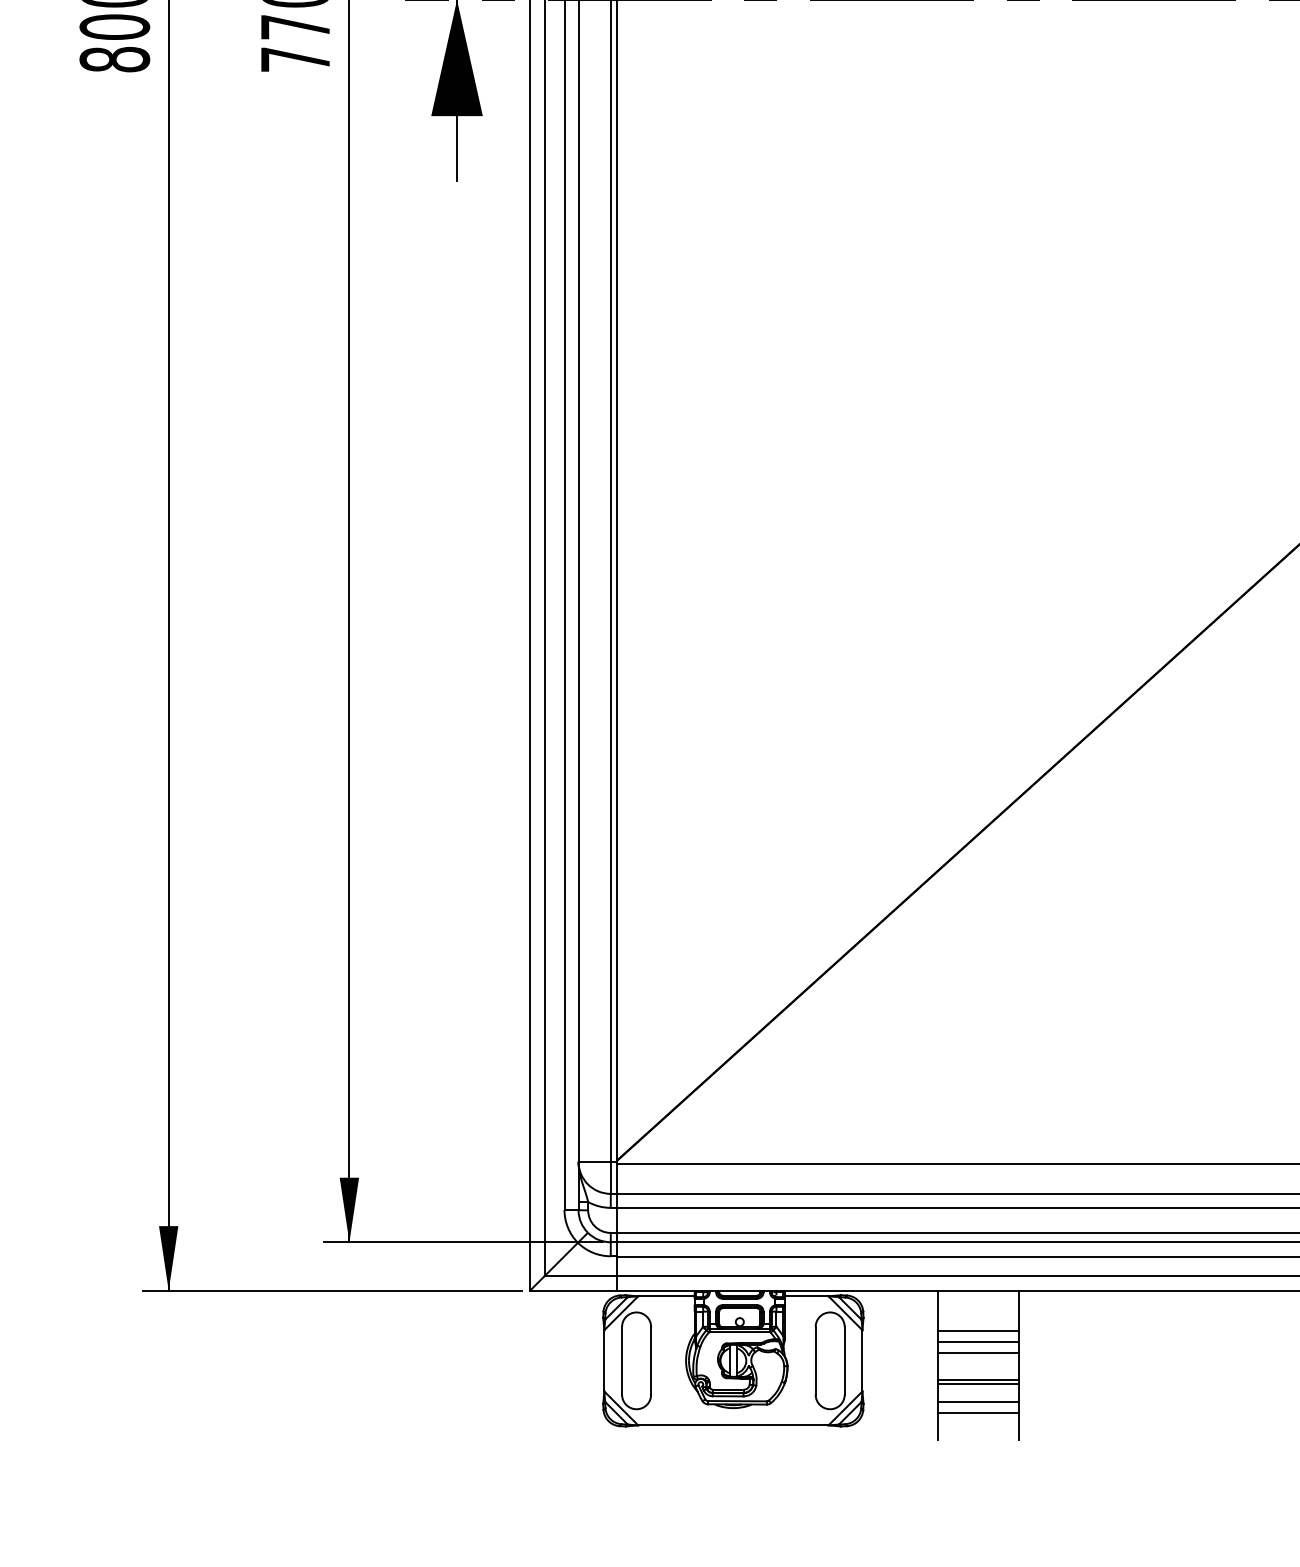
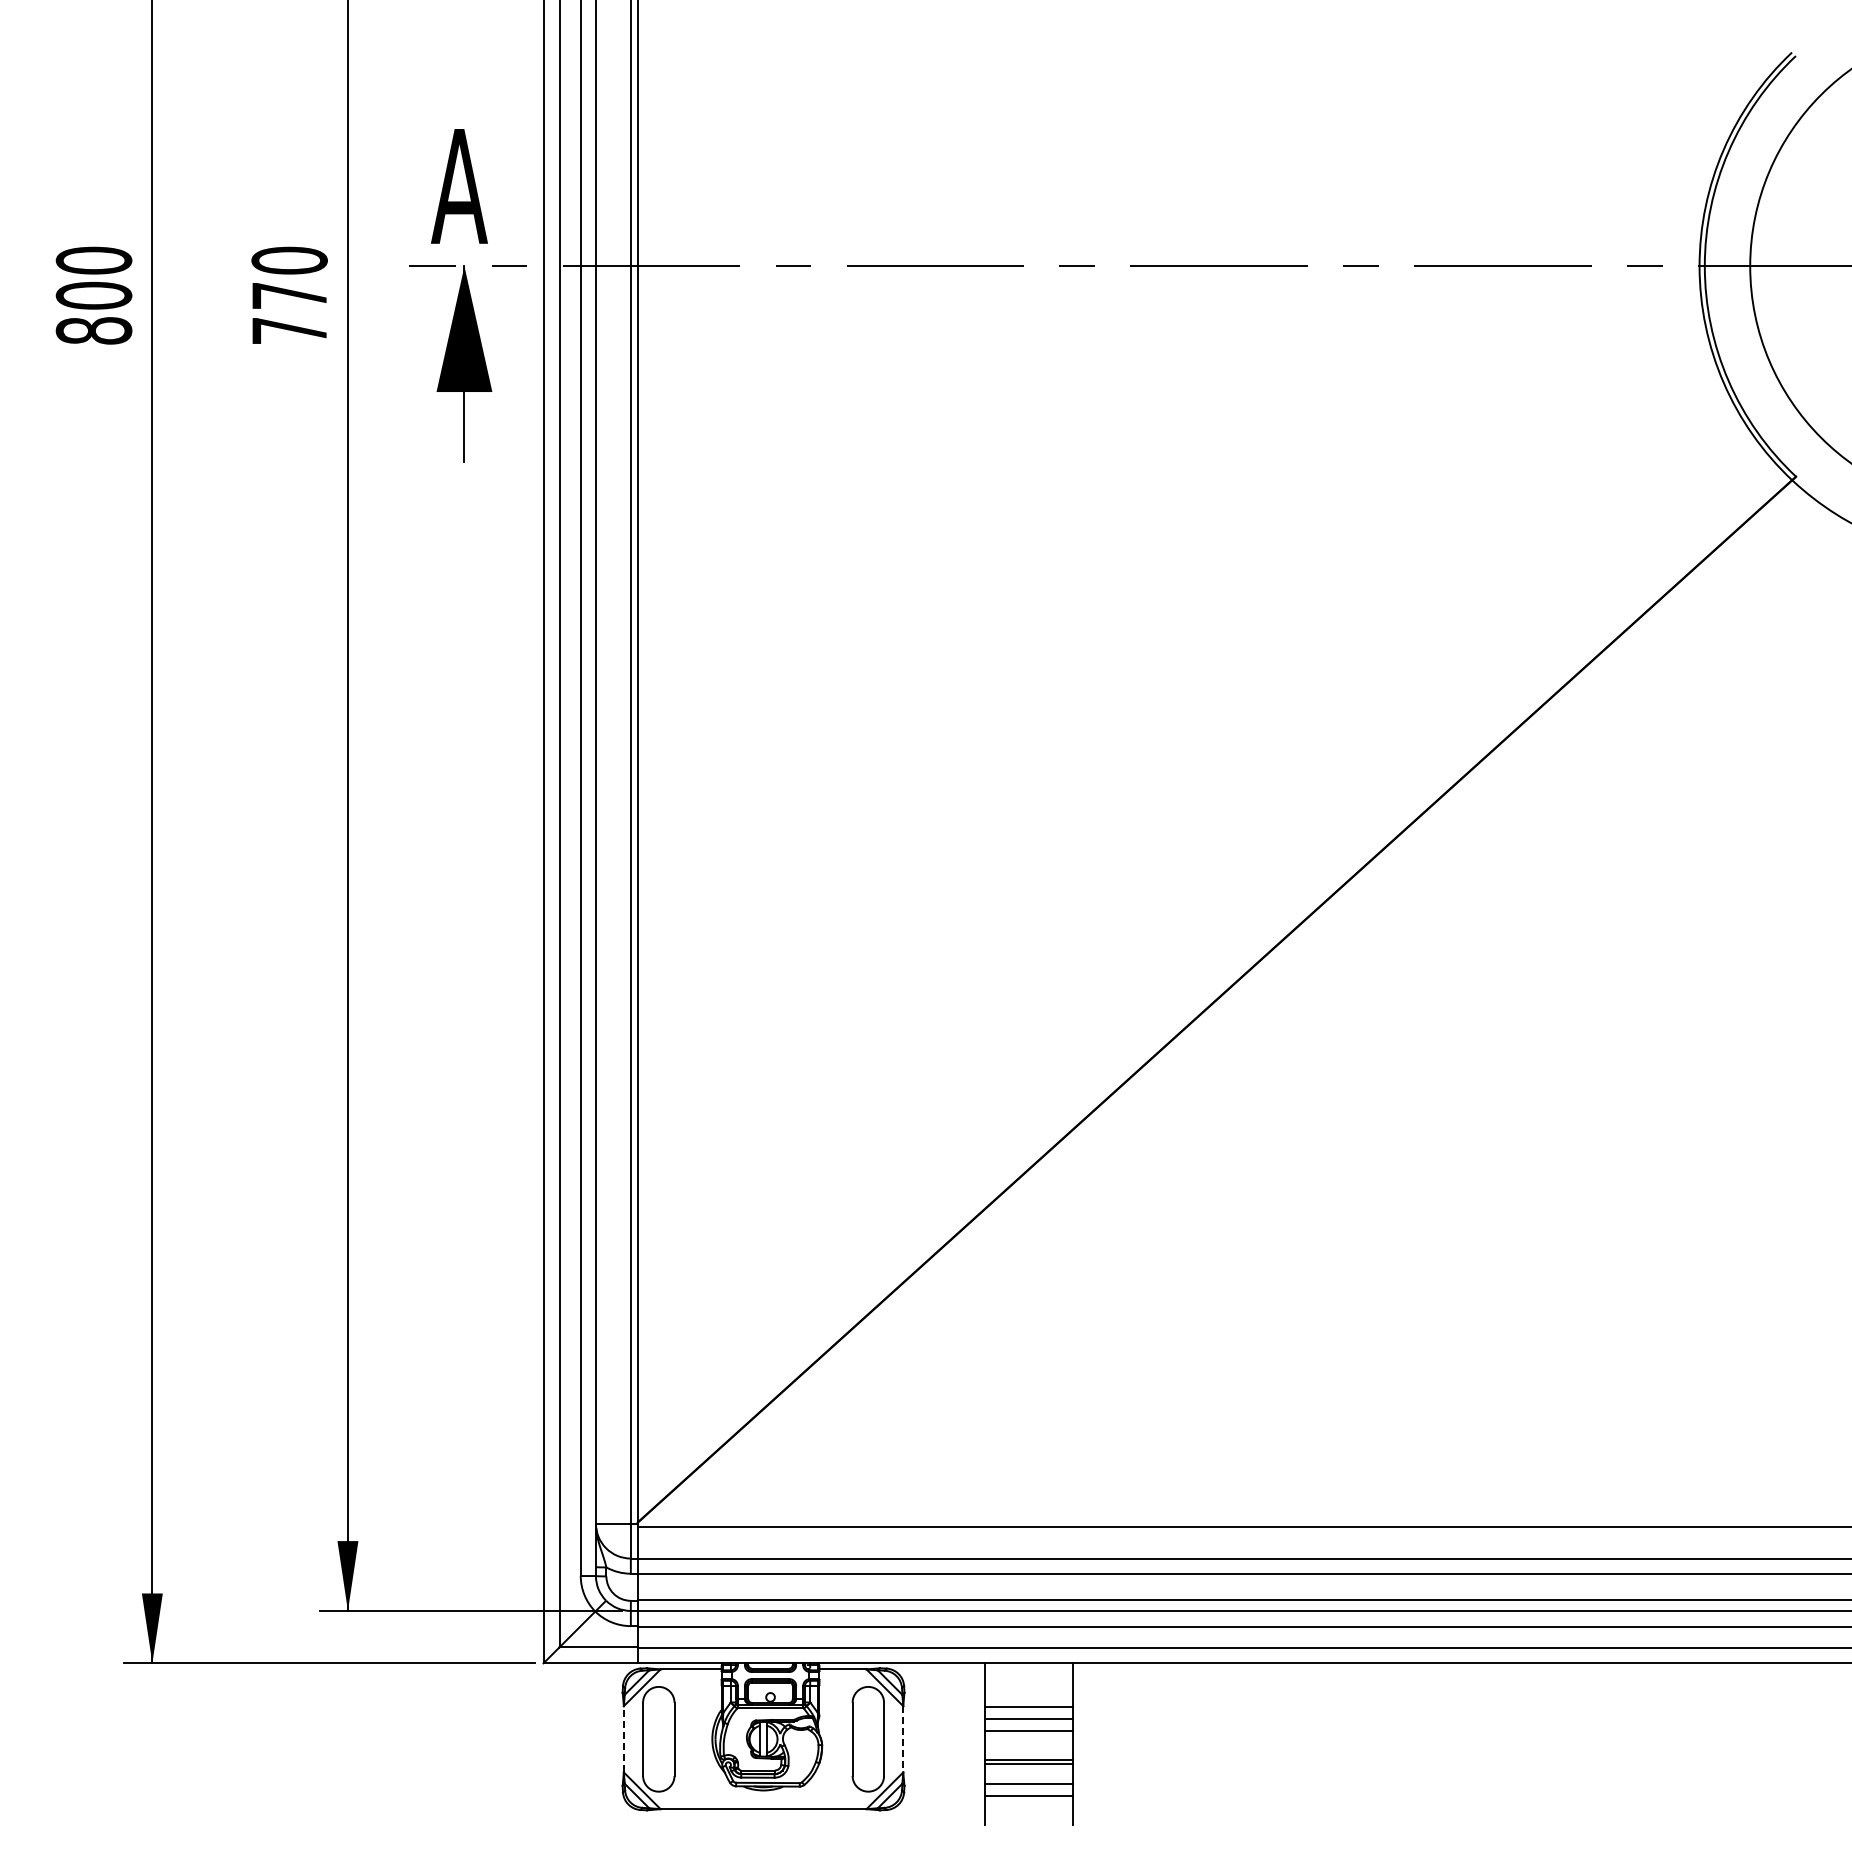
line: (603, 1360) -> (623, 1738), solid -> dashed
line: (862, 1361) -> (903, 1739), solid -> dashed

